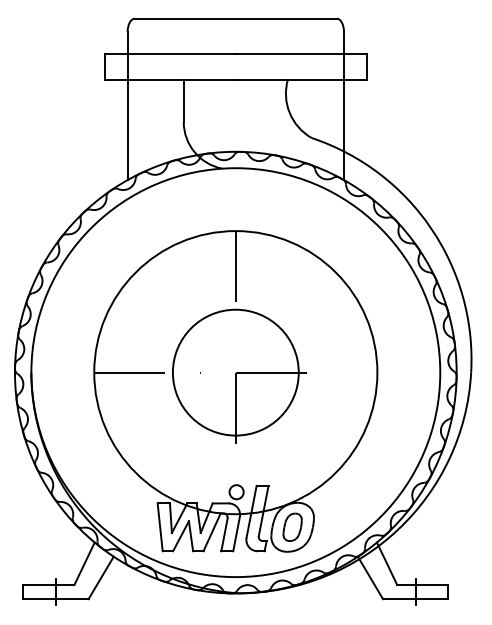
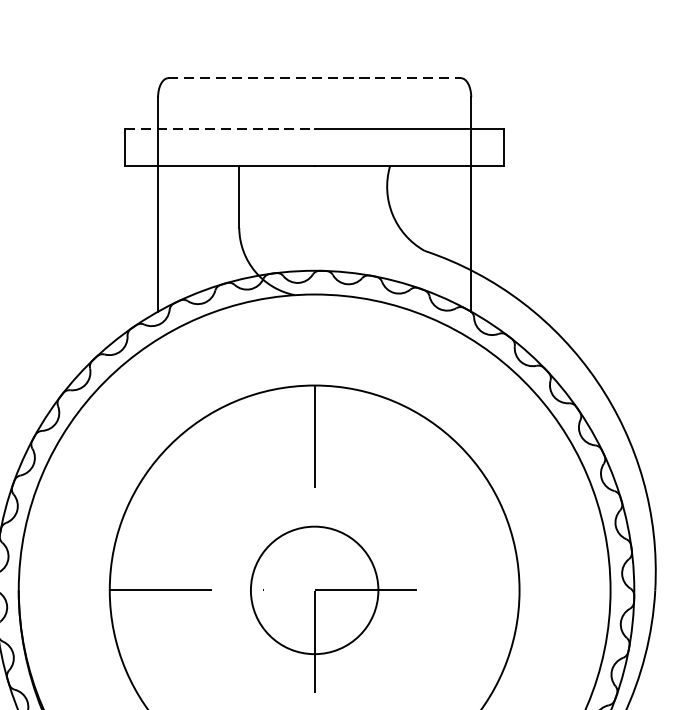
line: (236, 18) -> (315, 77), solid -> dashed
line: (170, 54) -> (220, 129), solid -> dashed
circle: (235, 372) -> (314, 590), size x0.7

